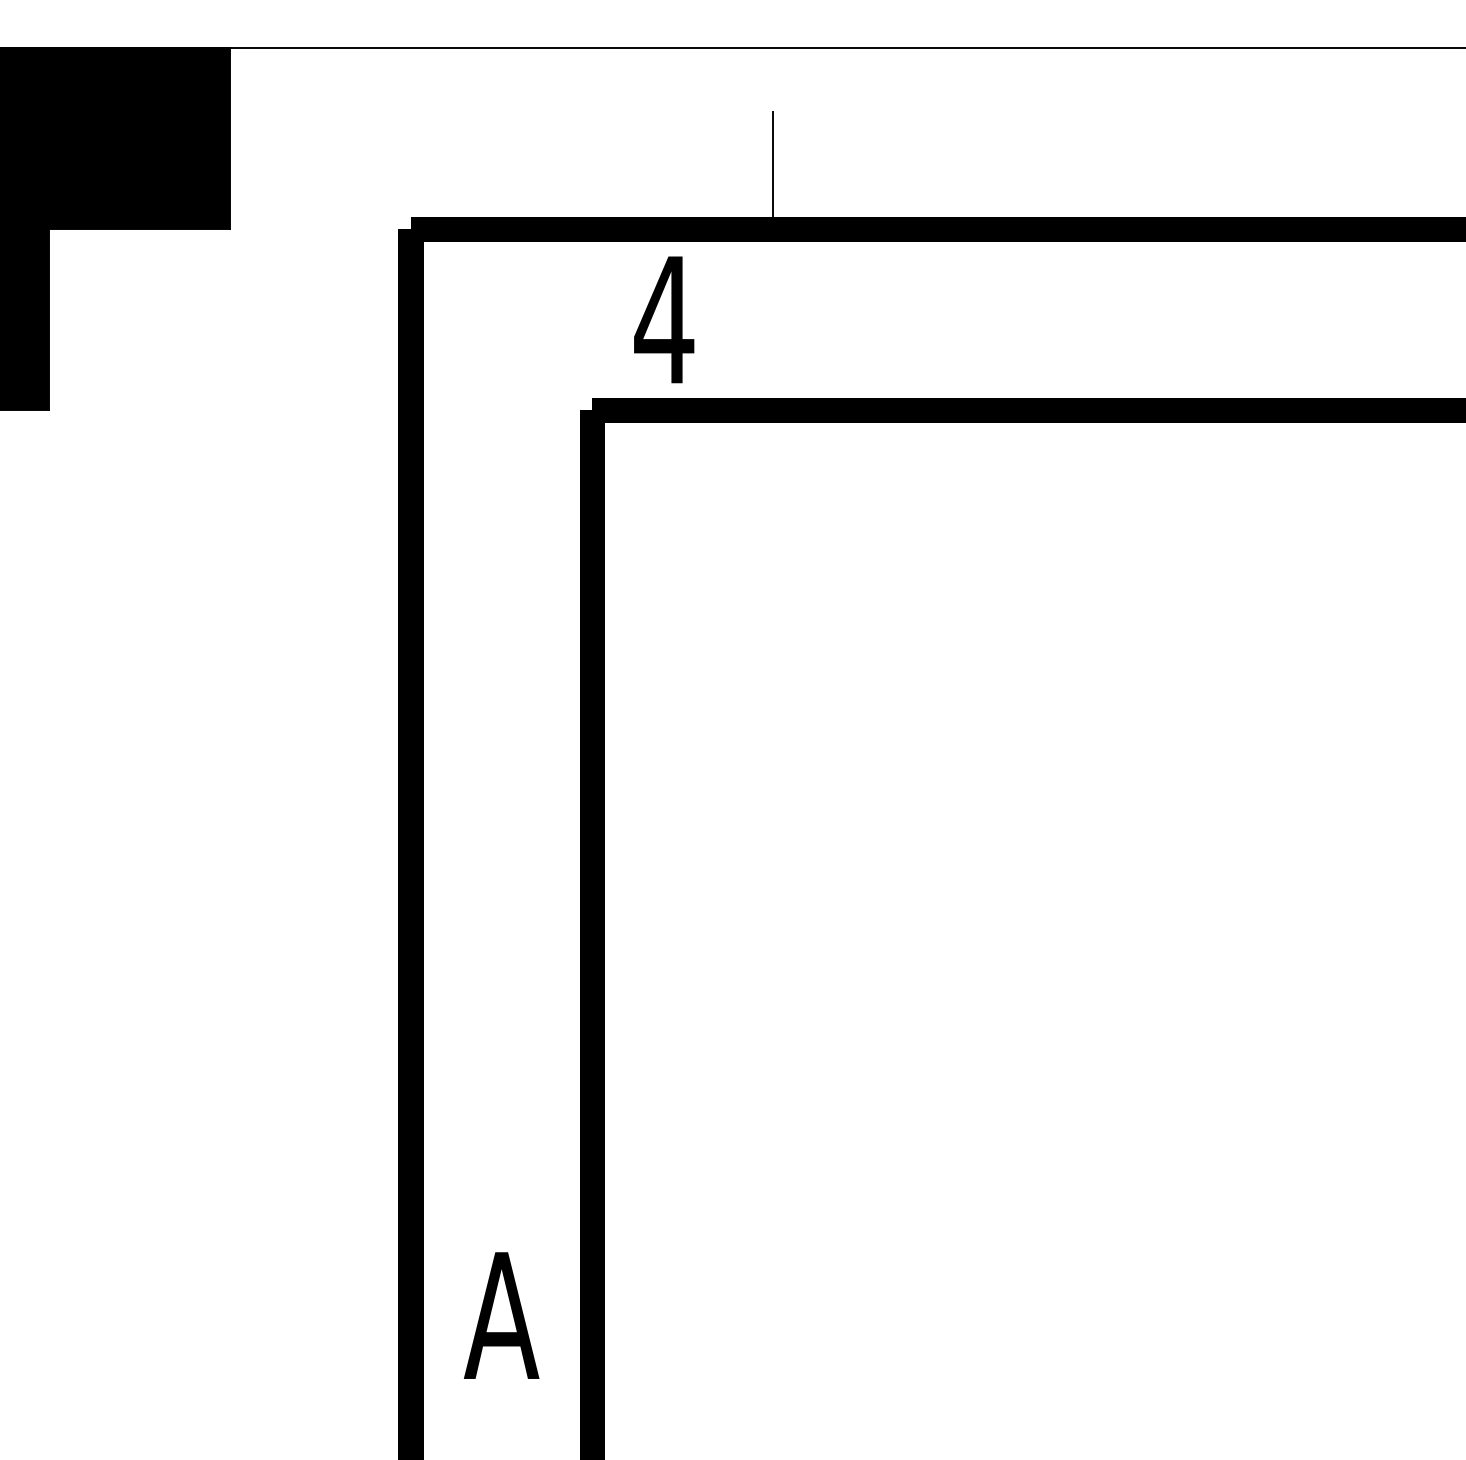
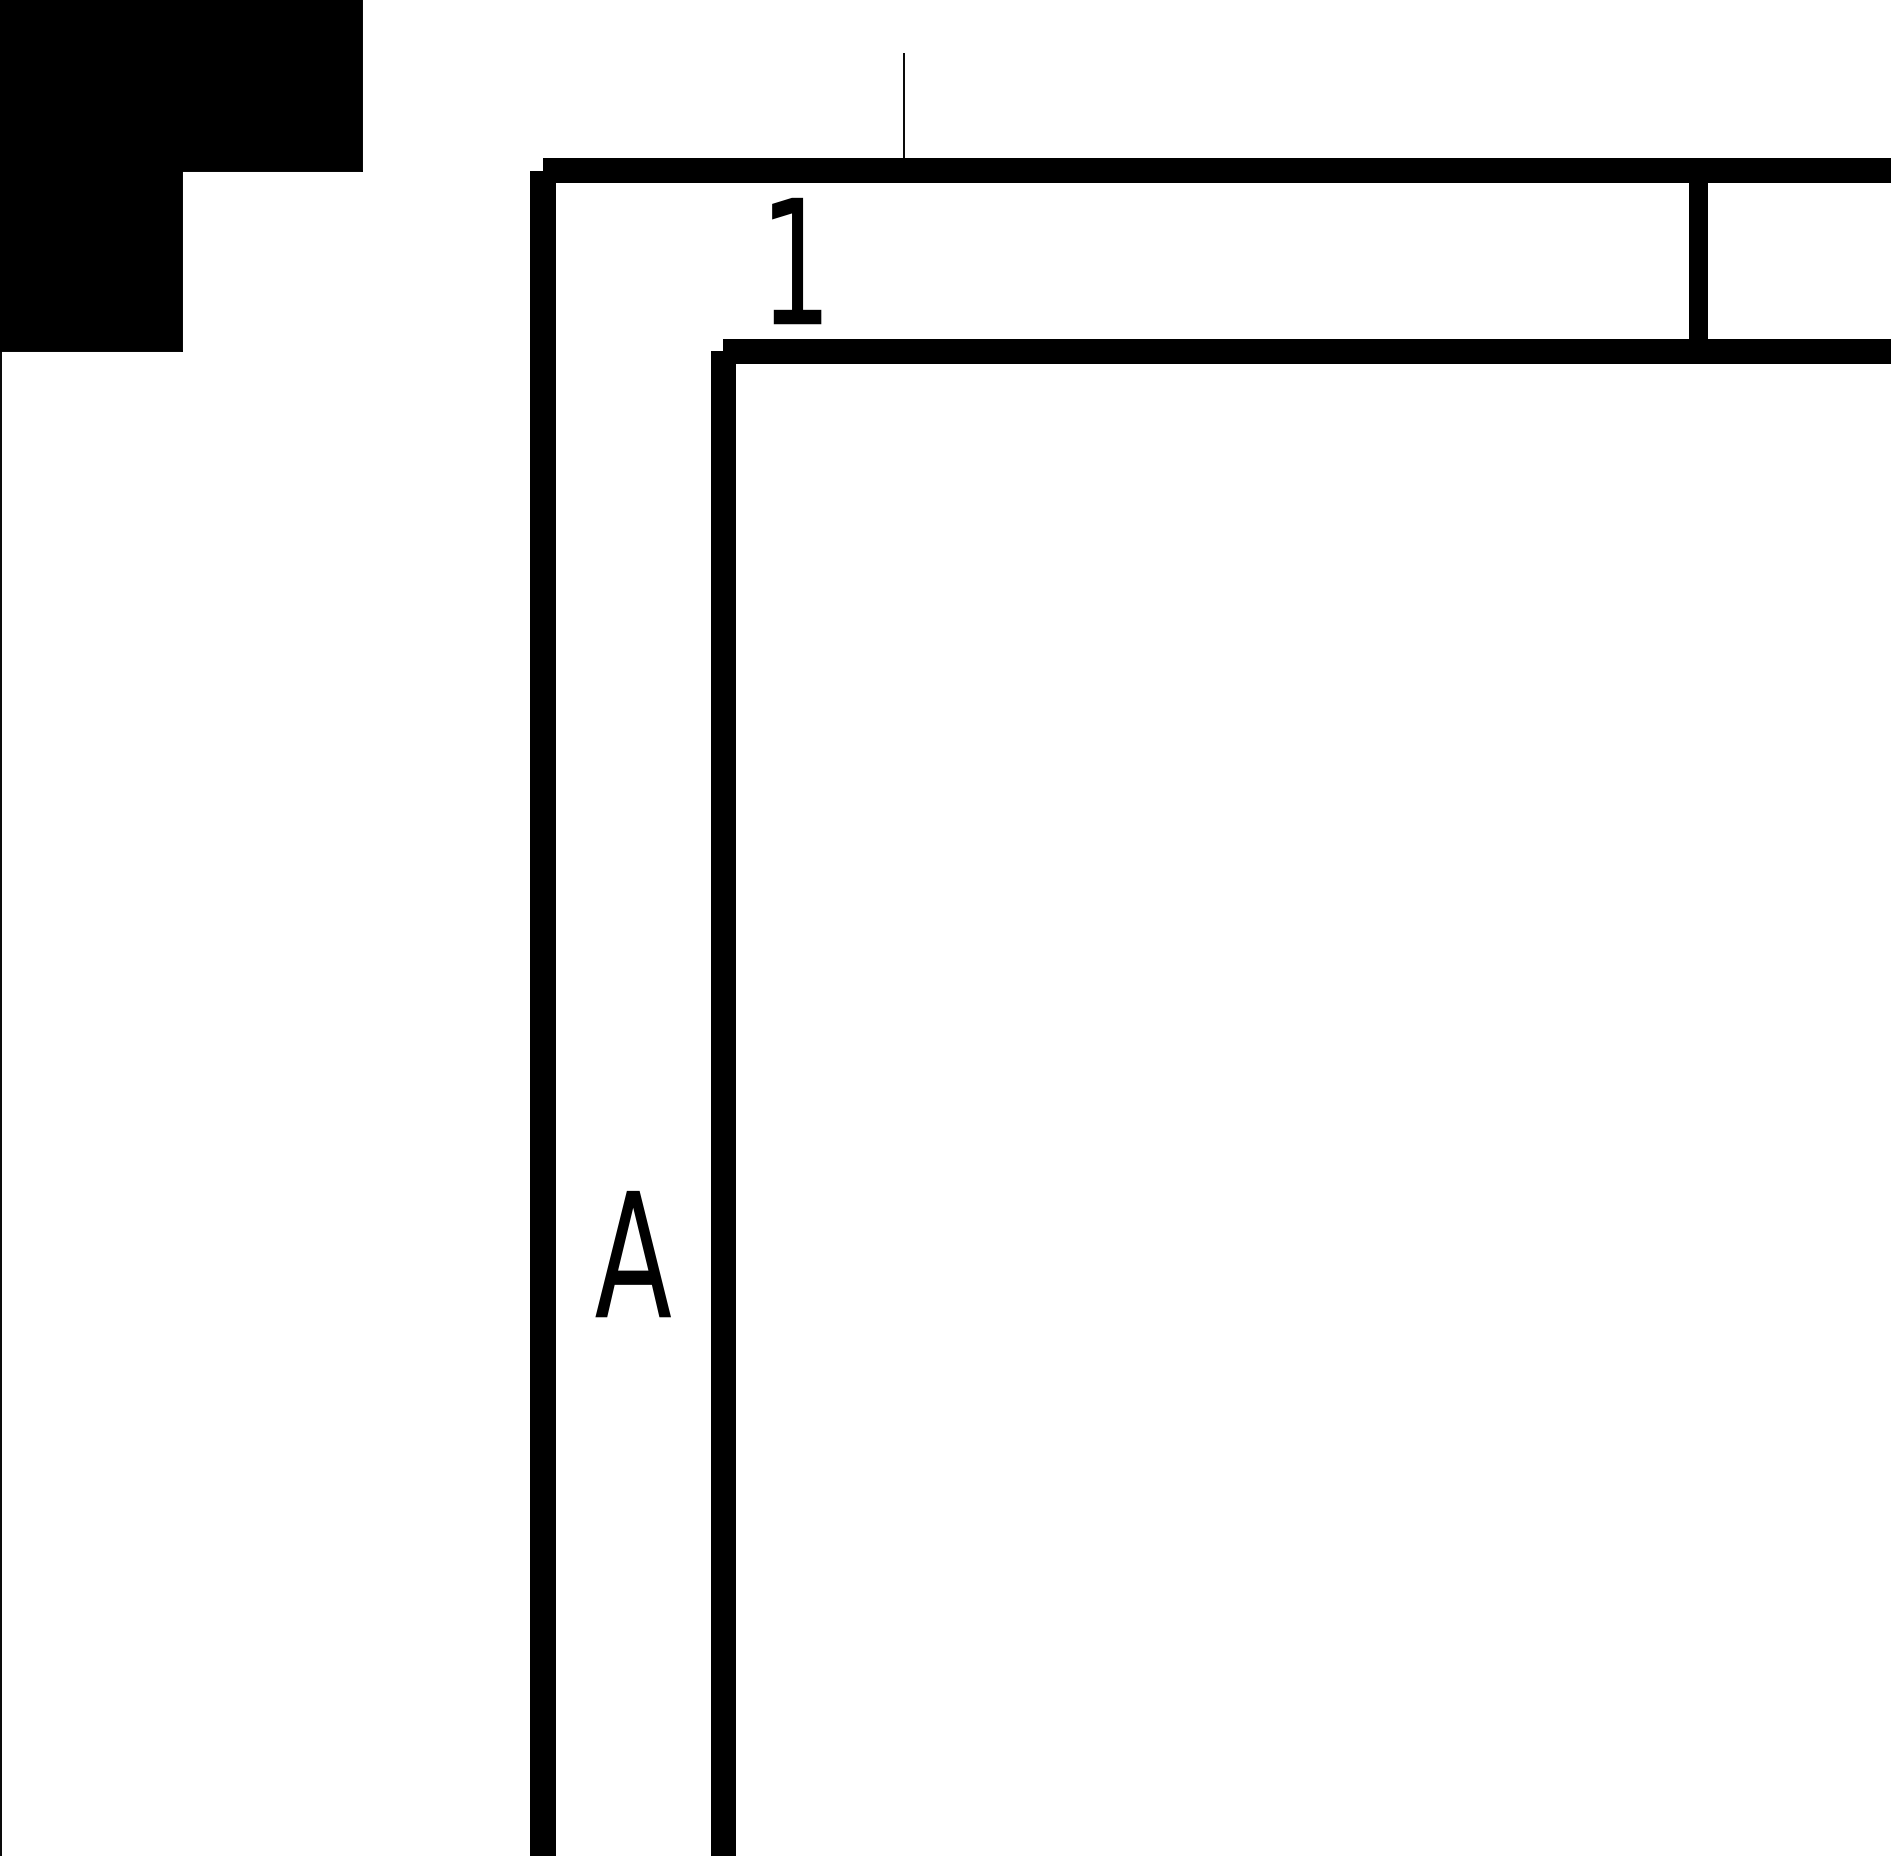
text: (664, 319) -> (795, 260), 4 -> 1

